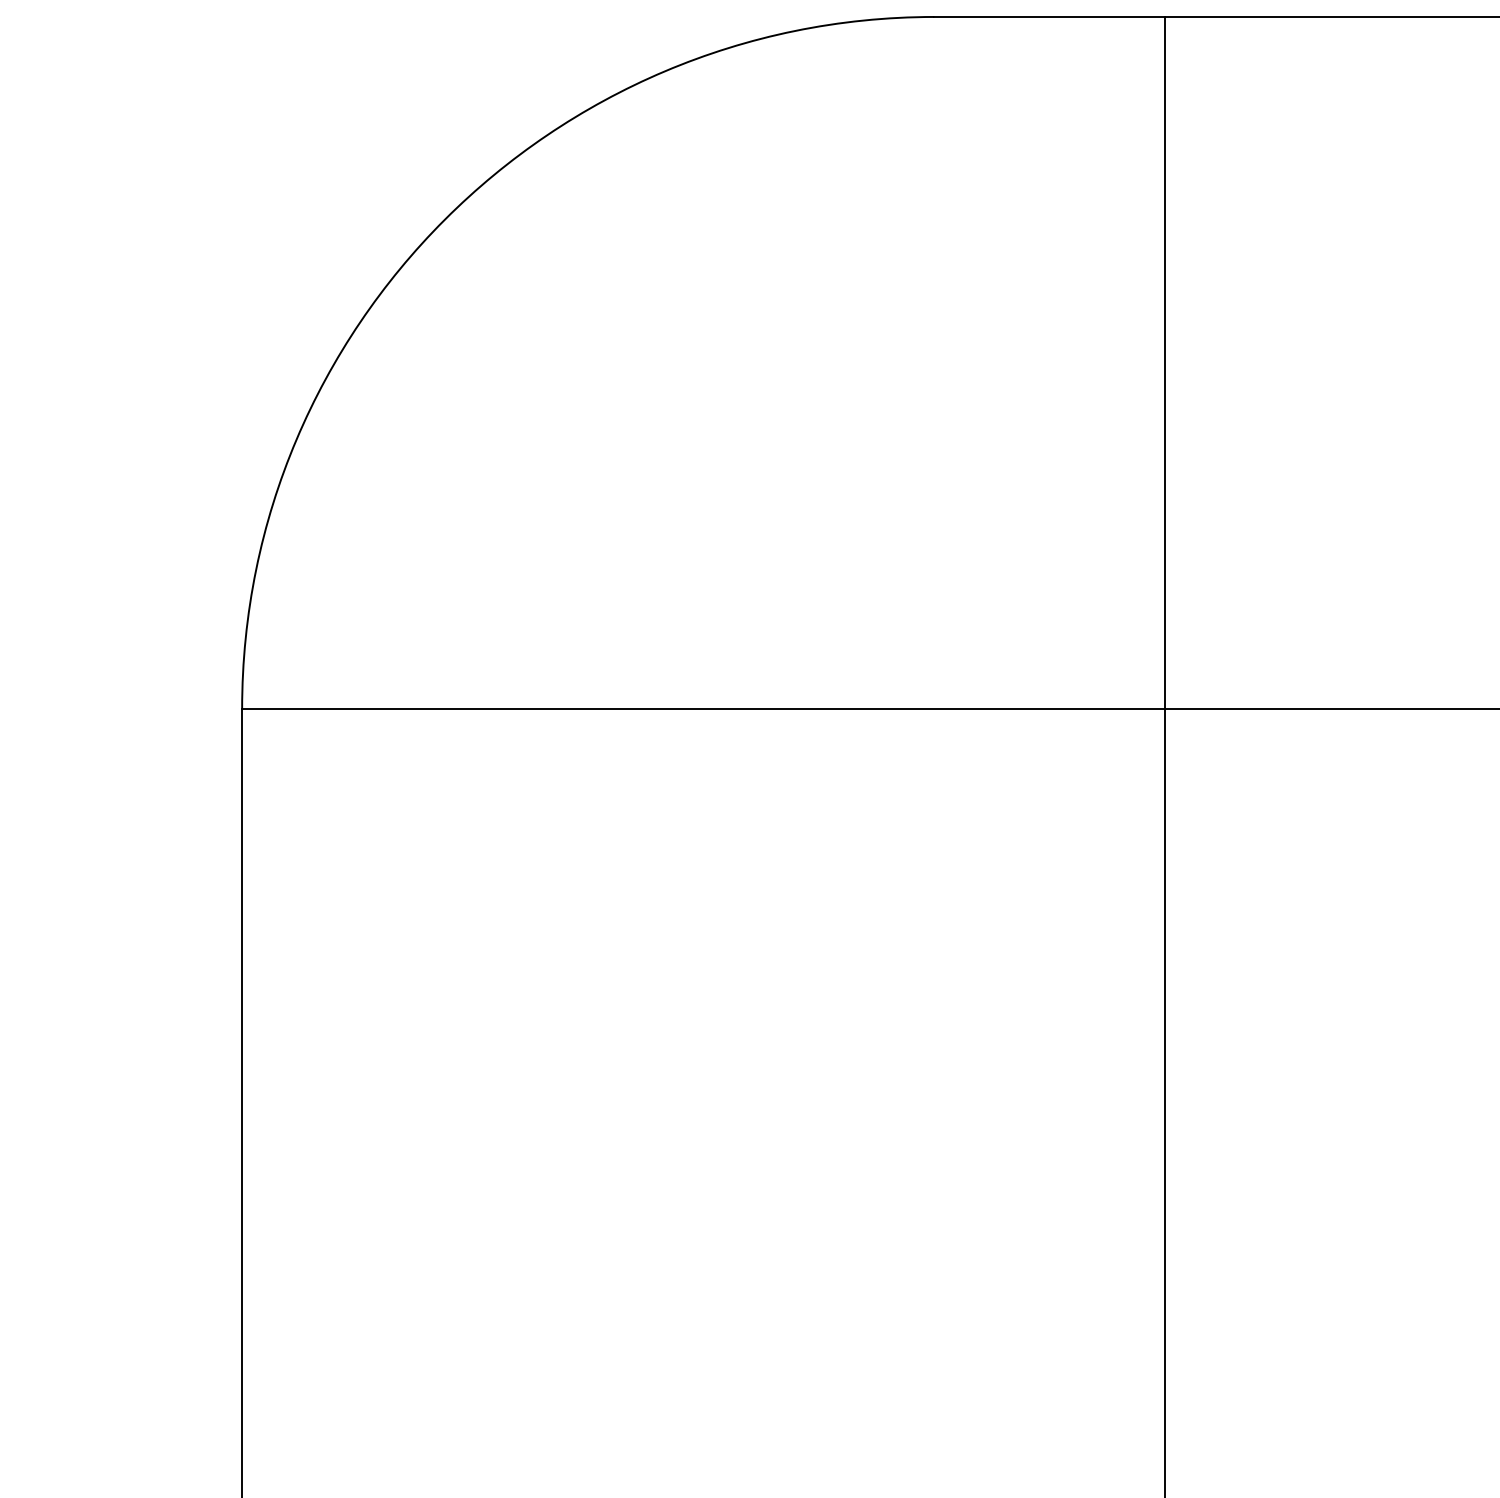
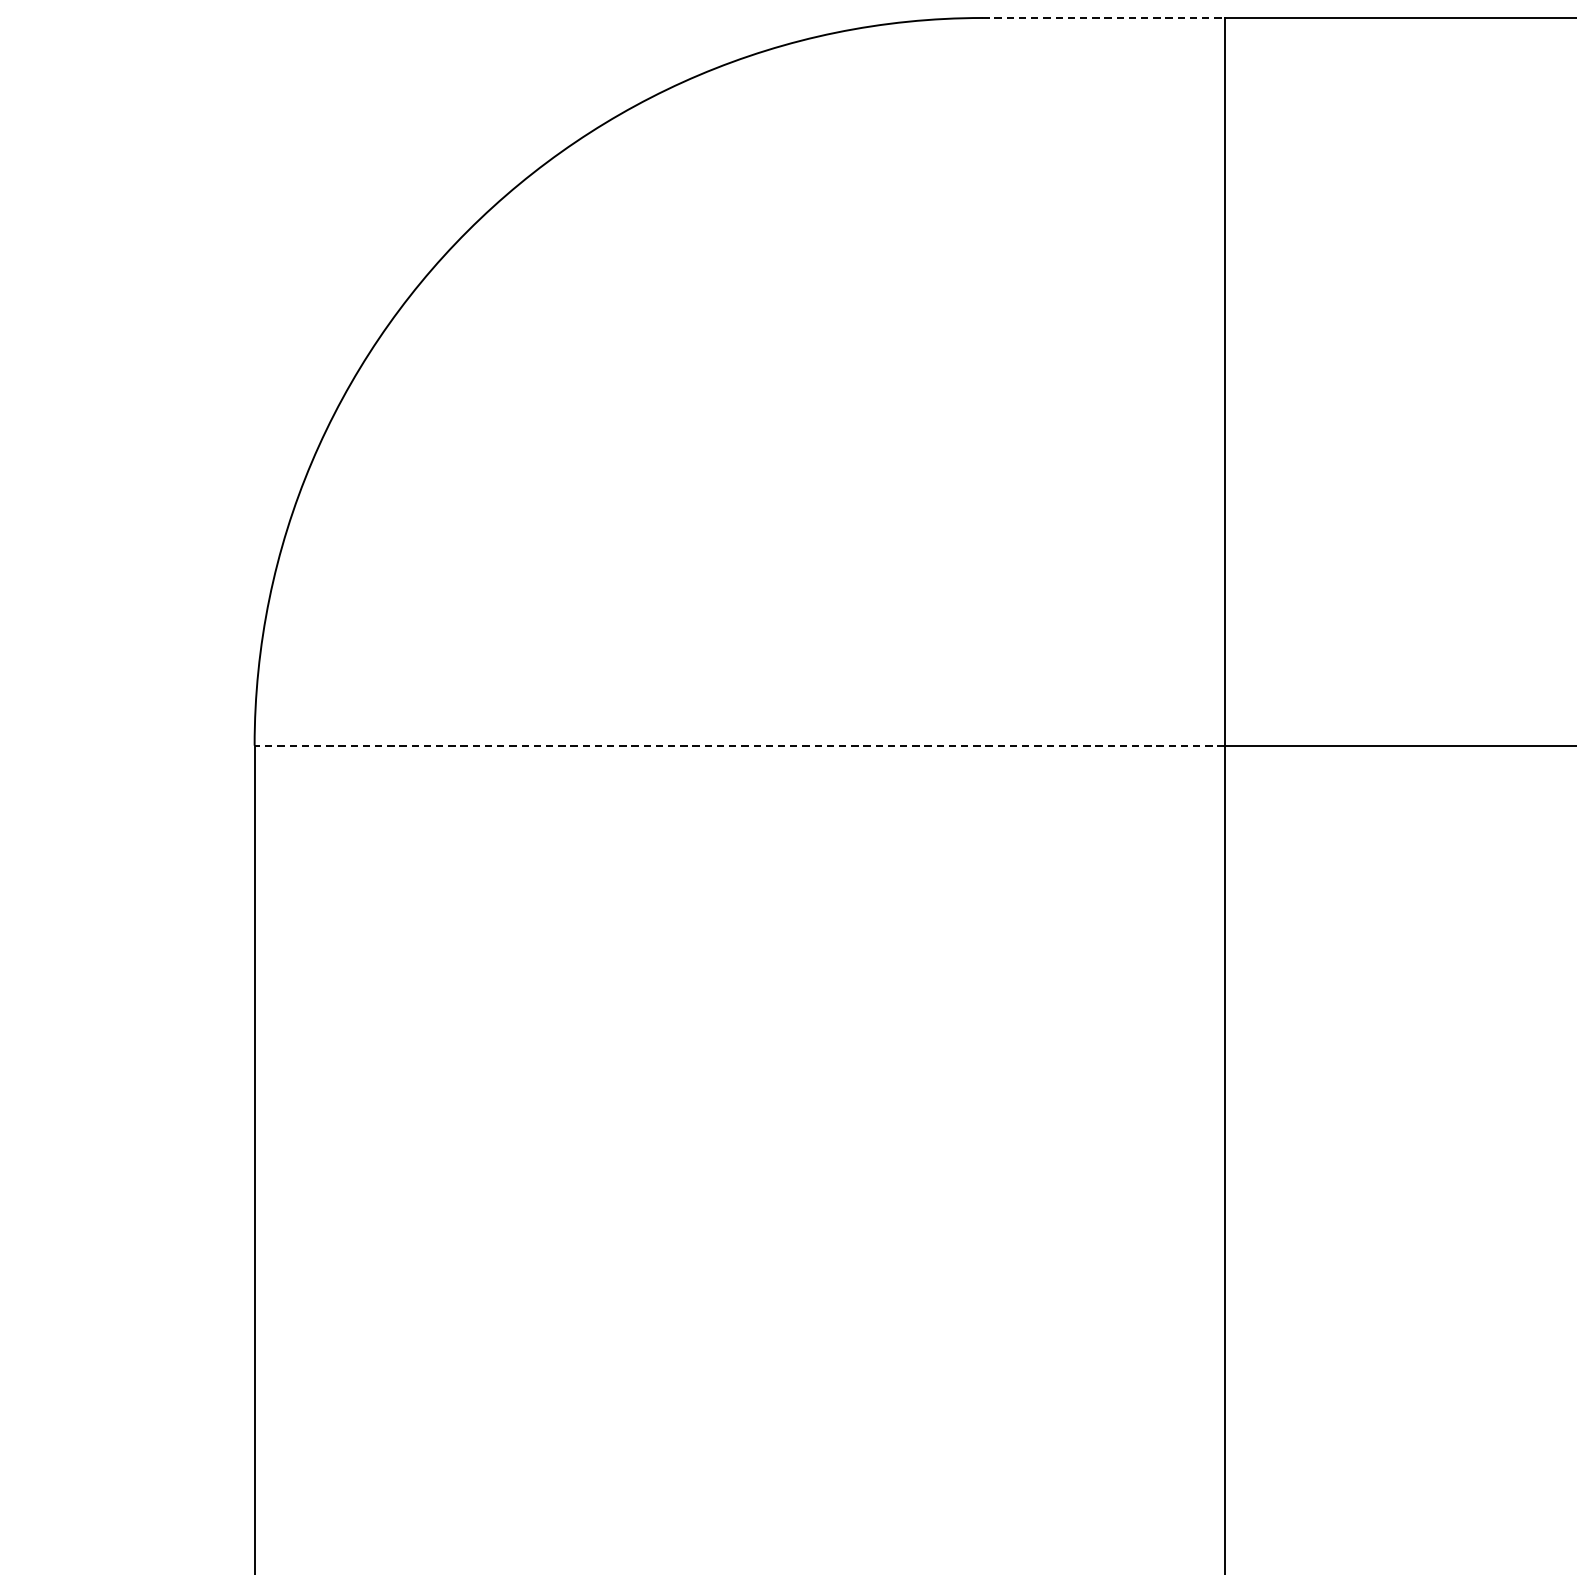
line: (1050, 16) -> (1104, 17), solid -> dashed
line: (703, 709) -> (739, 745), solid -> dashed

